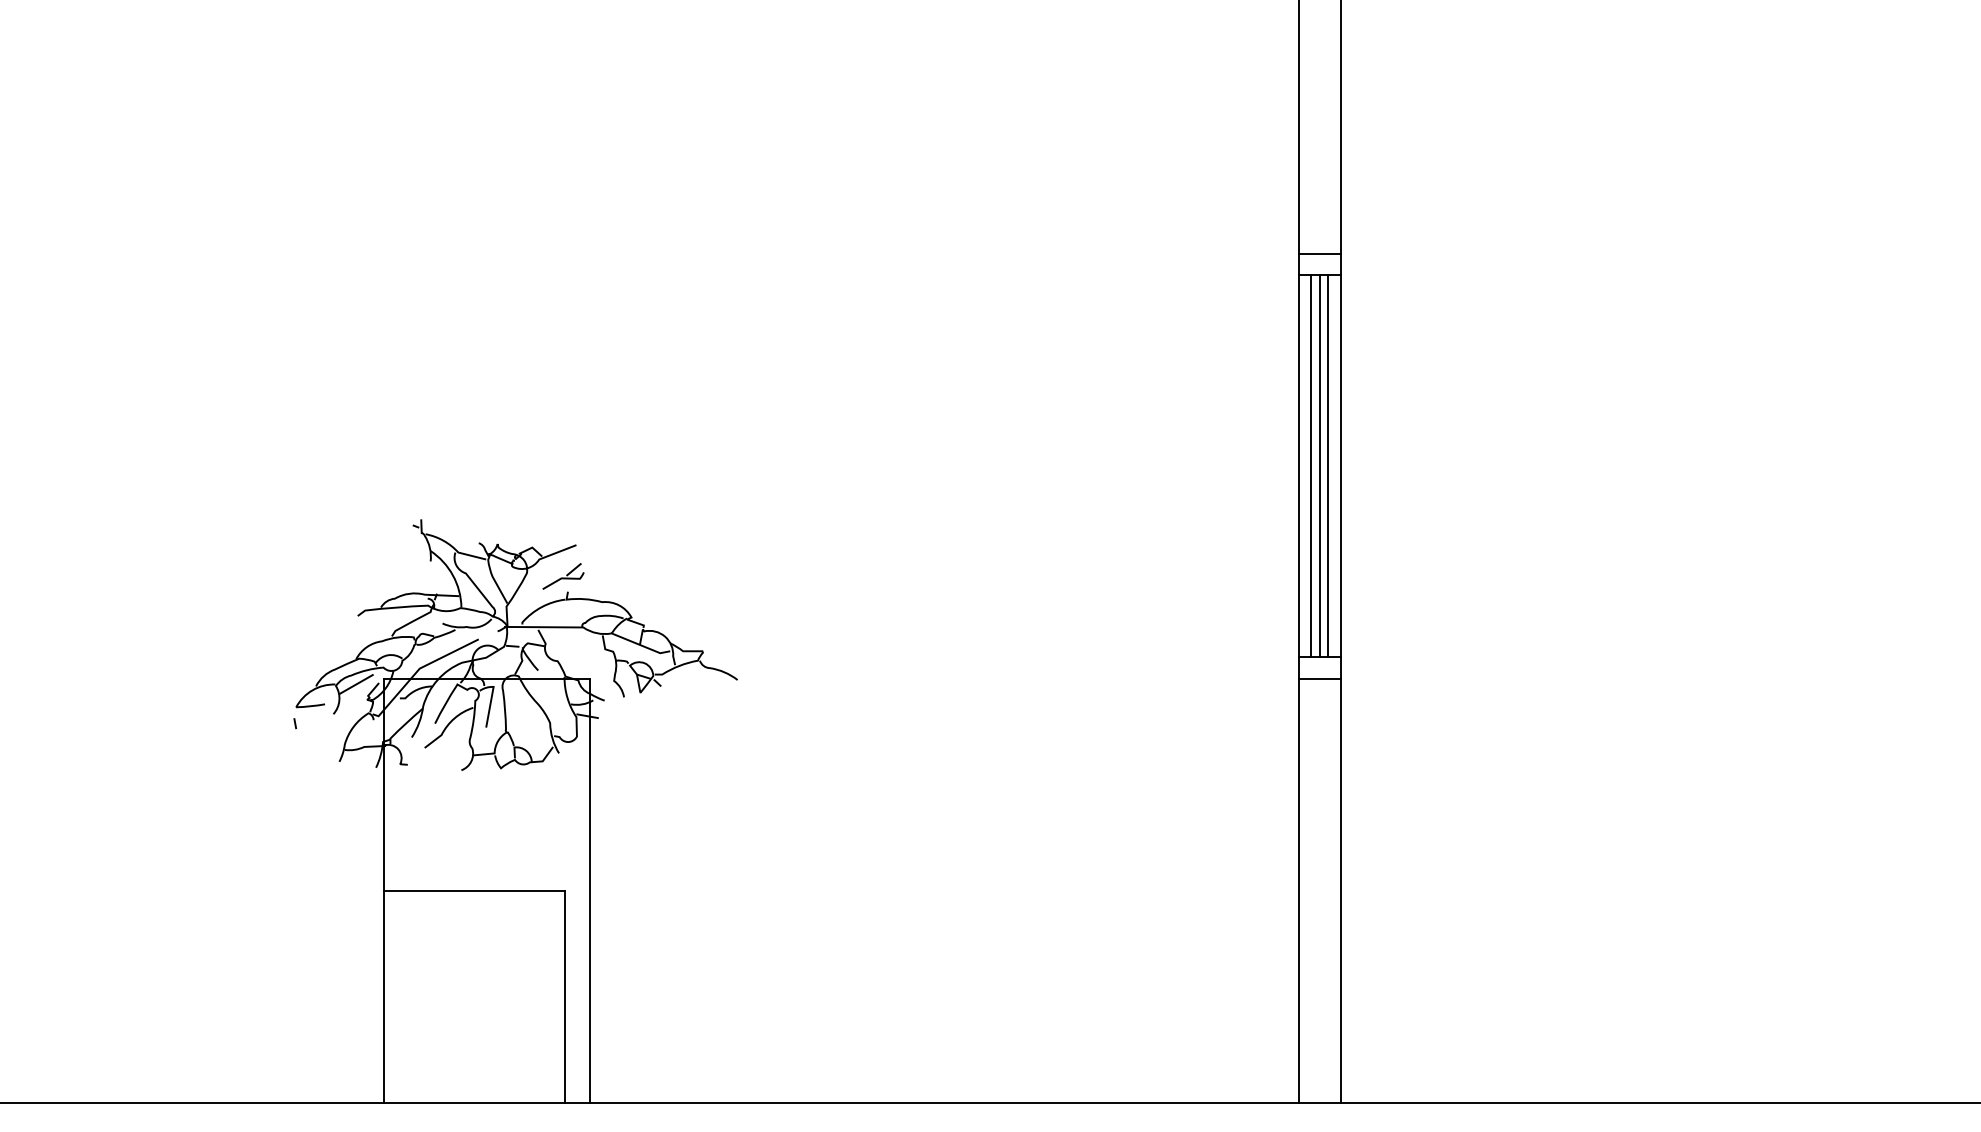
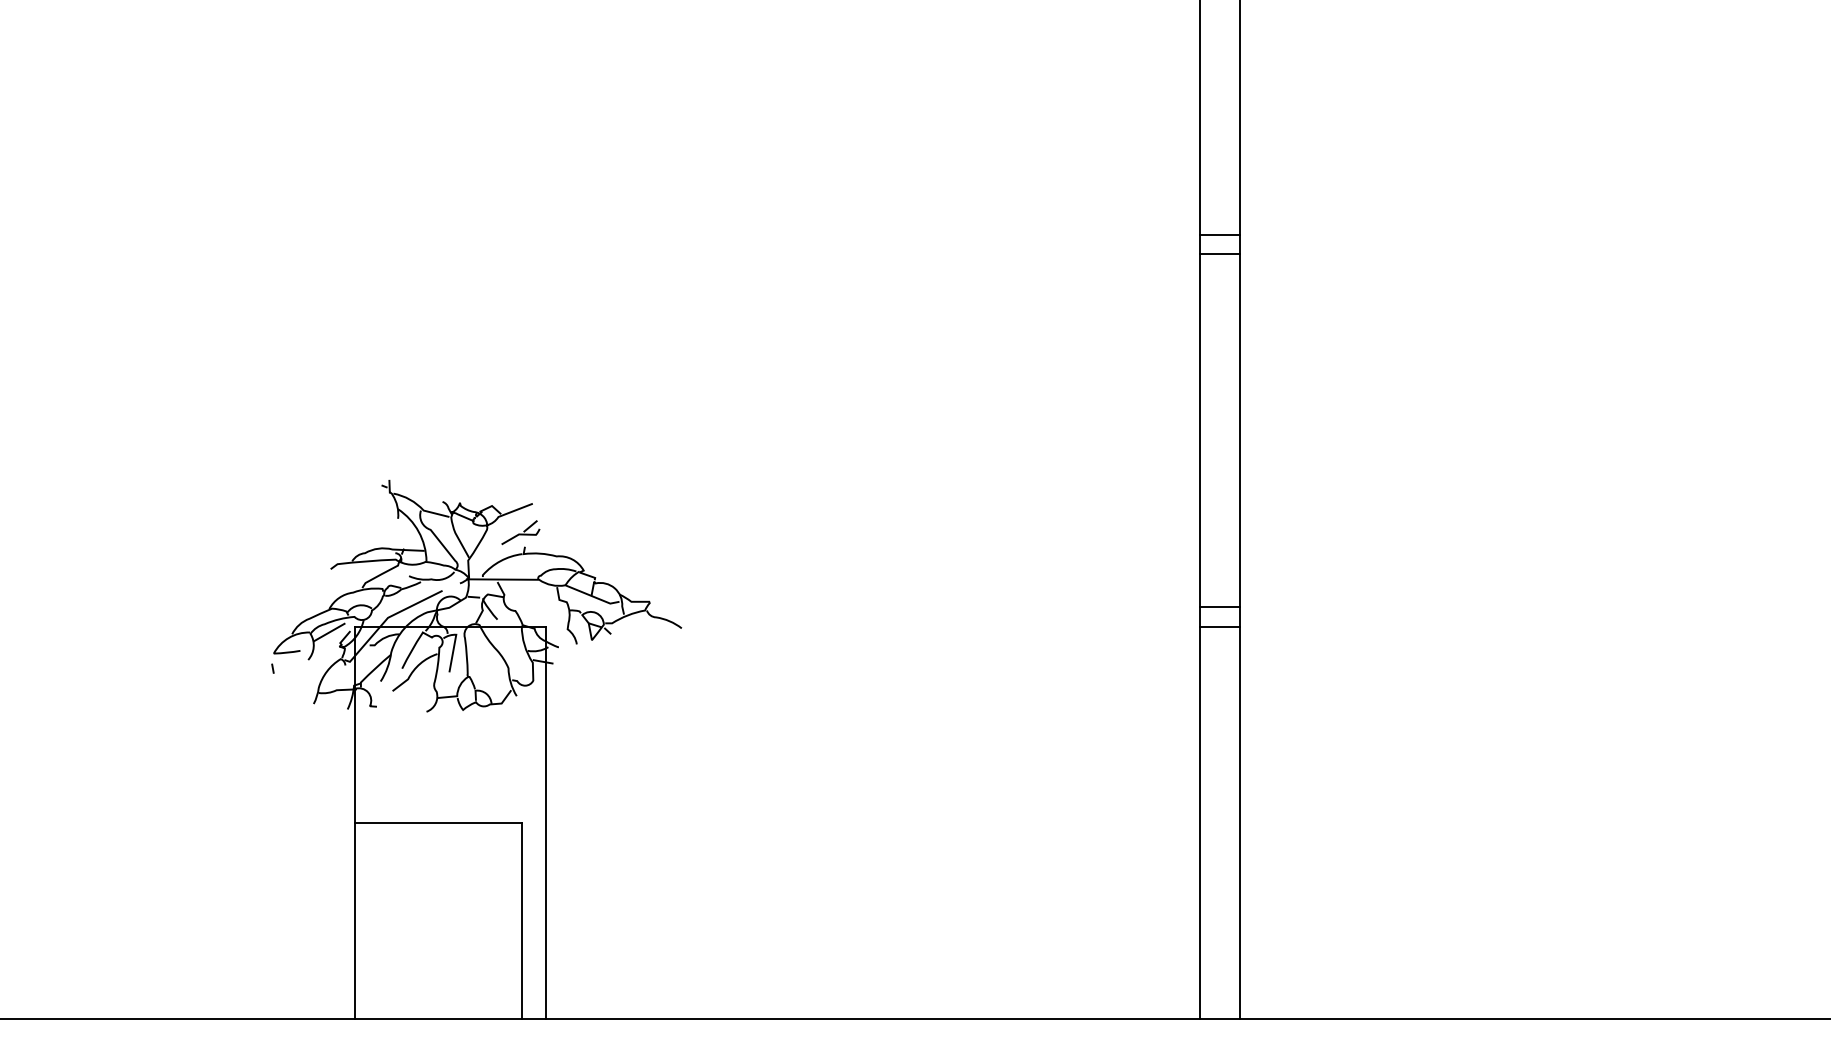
line: (1311, 465) -> (1212, 430), removed
line: (1319, 465) -> (1219, 430), removed
line: (1328, 465) -> (1227, 430), removed

